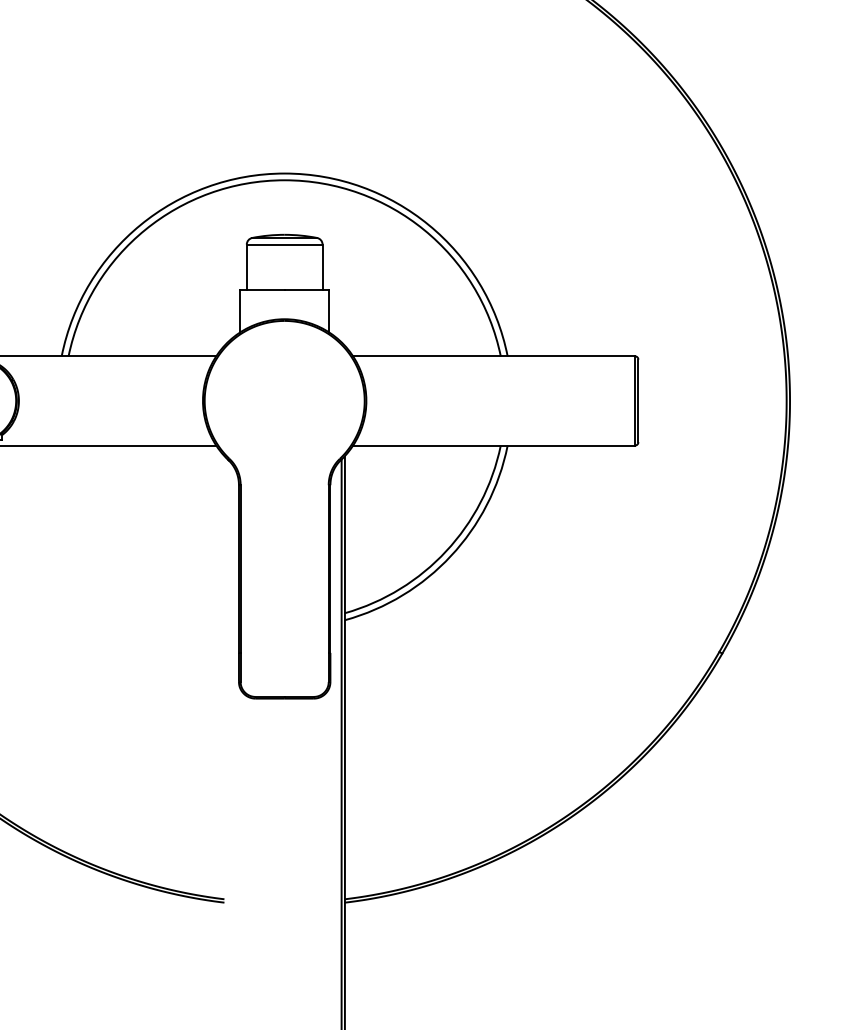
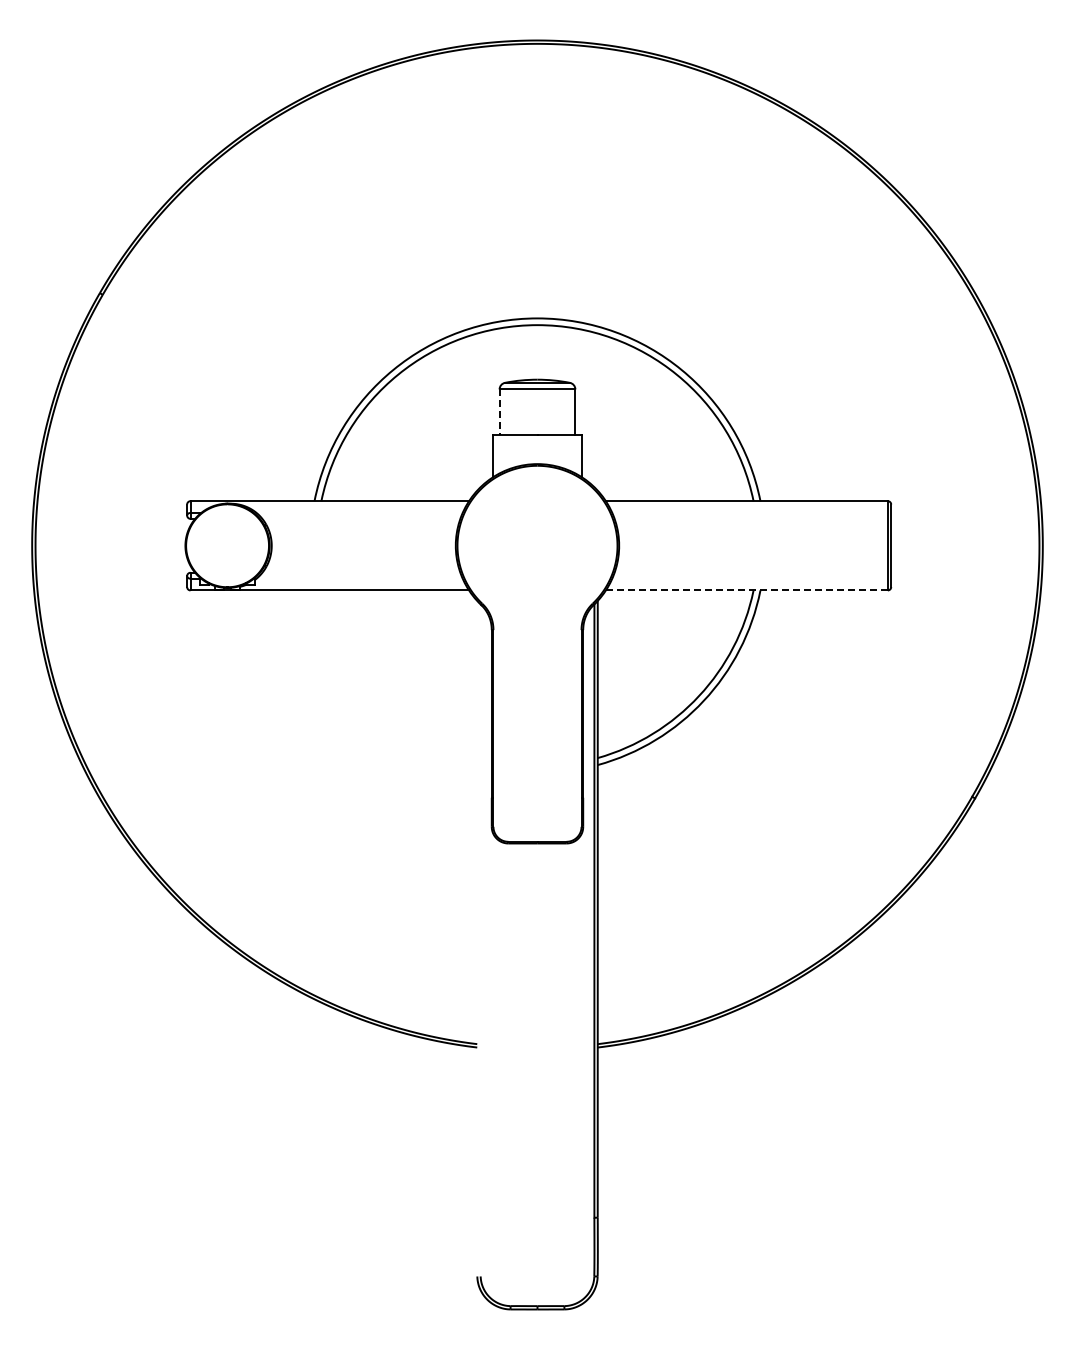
line: (246, 267) -> (499, 412), solid -> dashed
line: (493, 445) -> (746, 590), solid -> dashed

